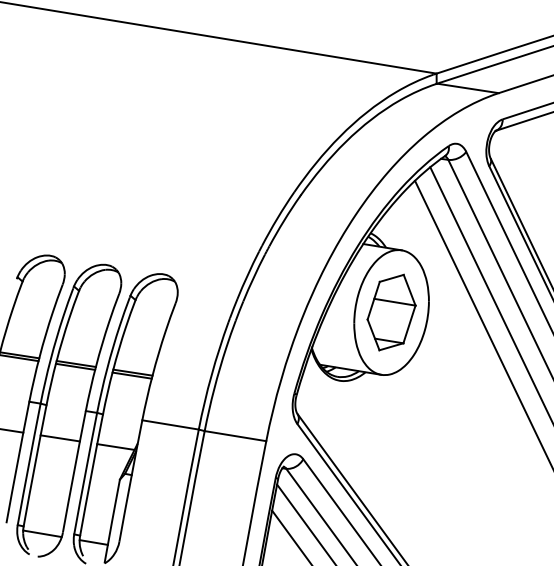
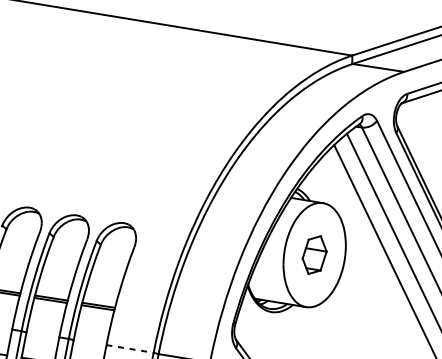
part: (391, 312) -> (314, 255), size x0.6
line: (170, 424) -> (130, 348), solid -> dashed

